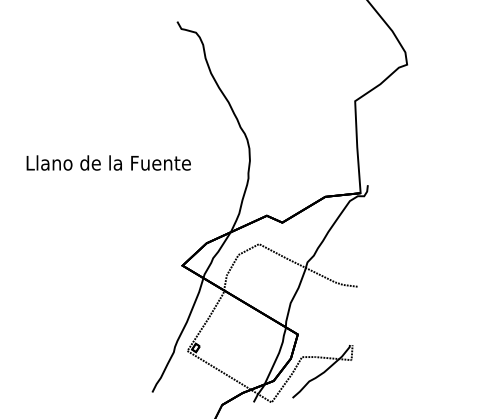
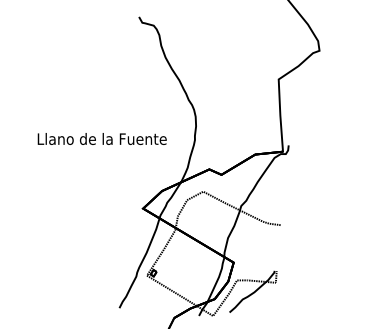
text: (107, 162) -> (101, 138), moved

